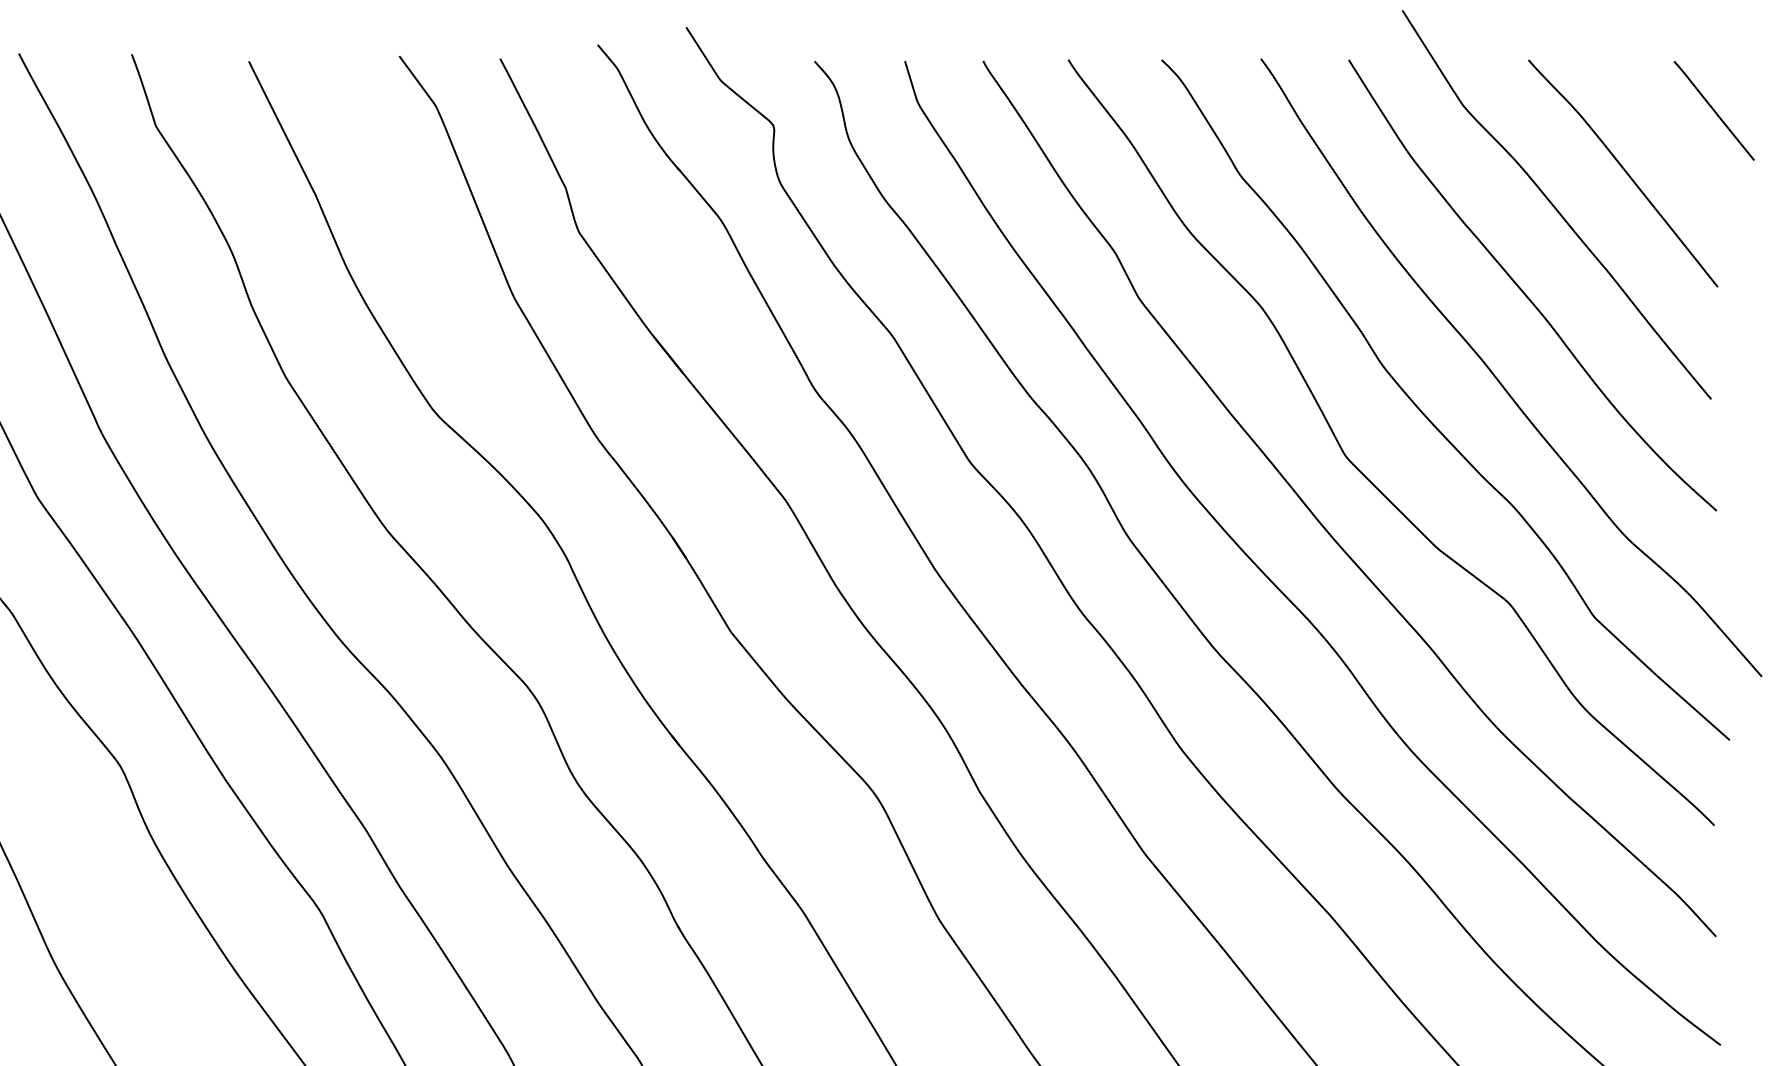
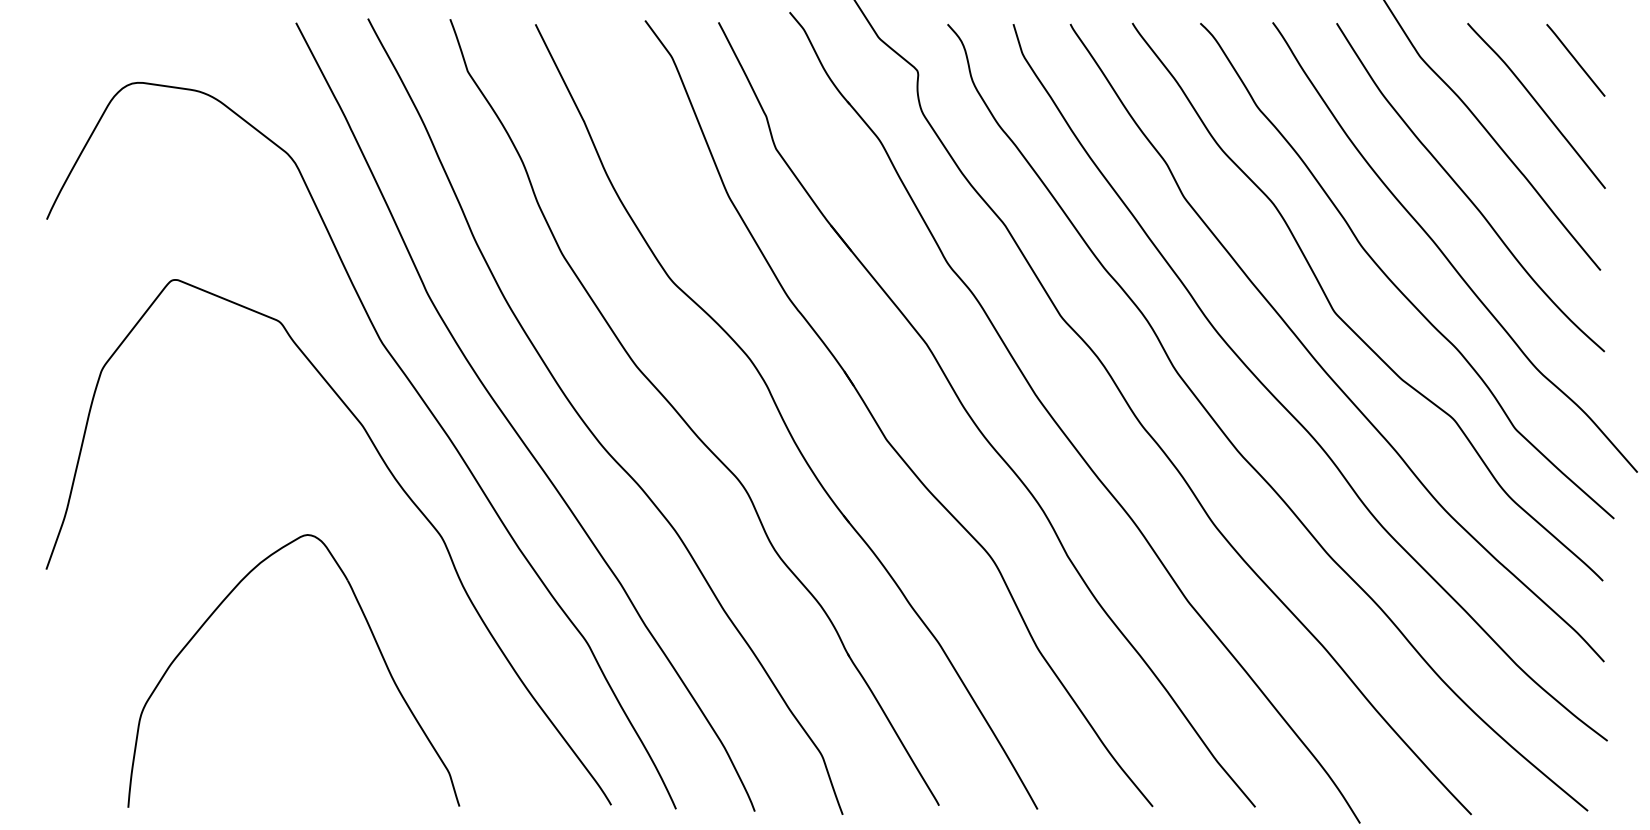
line: (1713, 111) -> (1575, 60), moved

